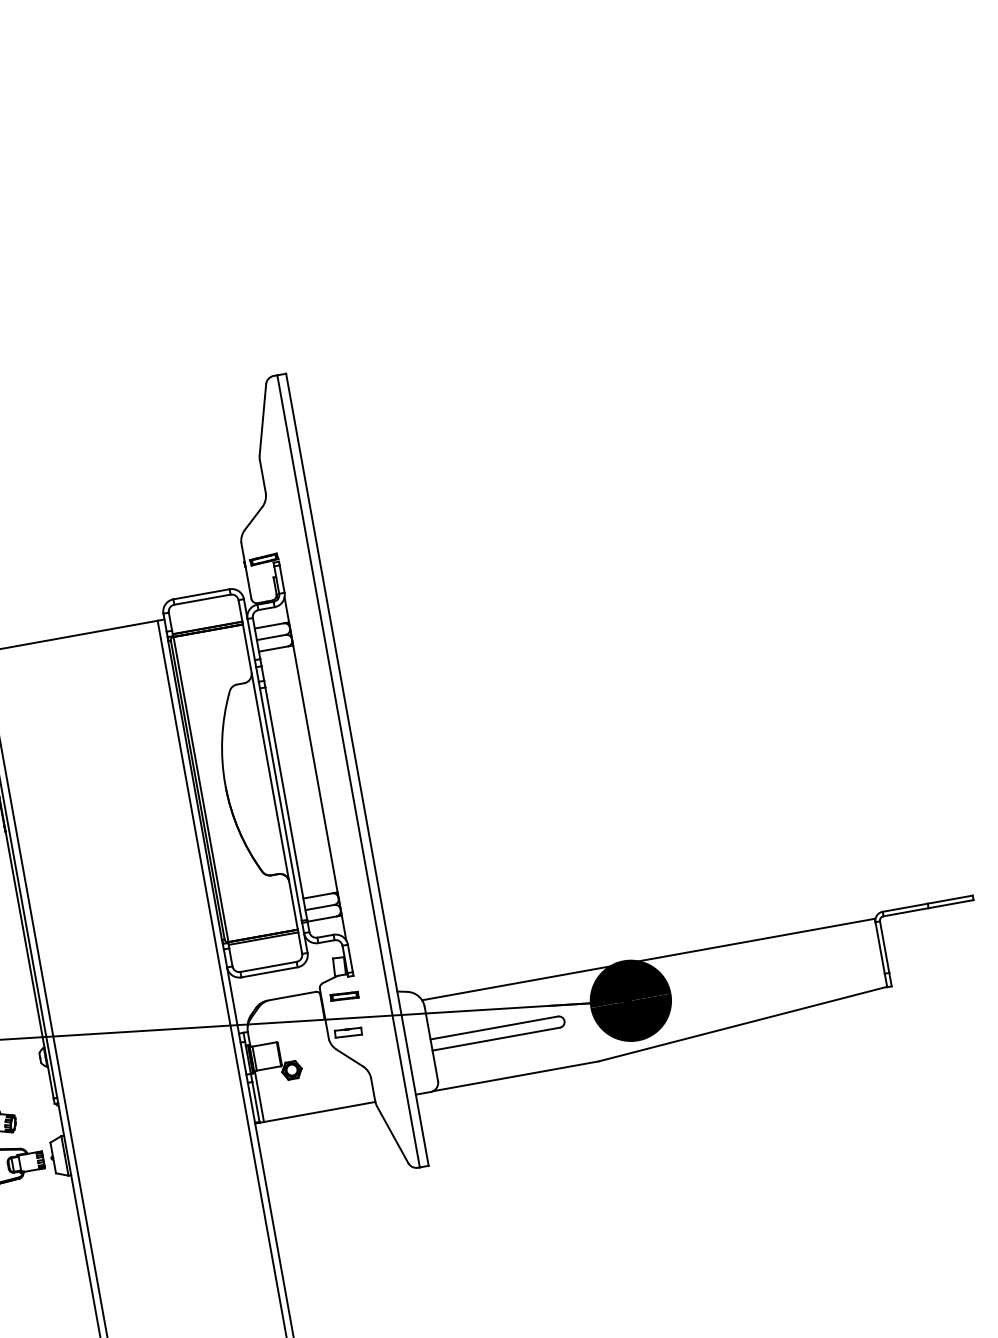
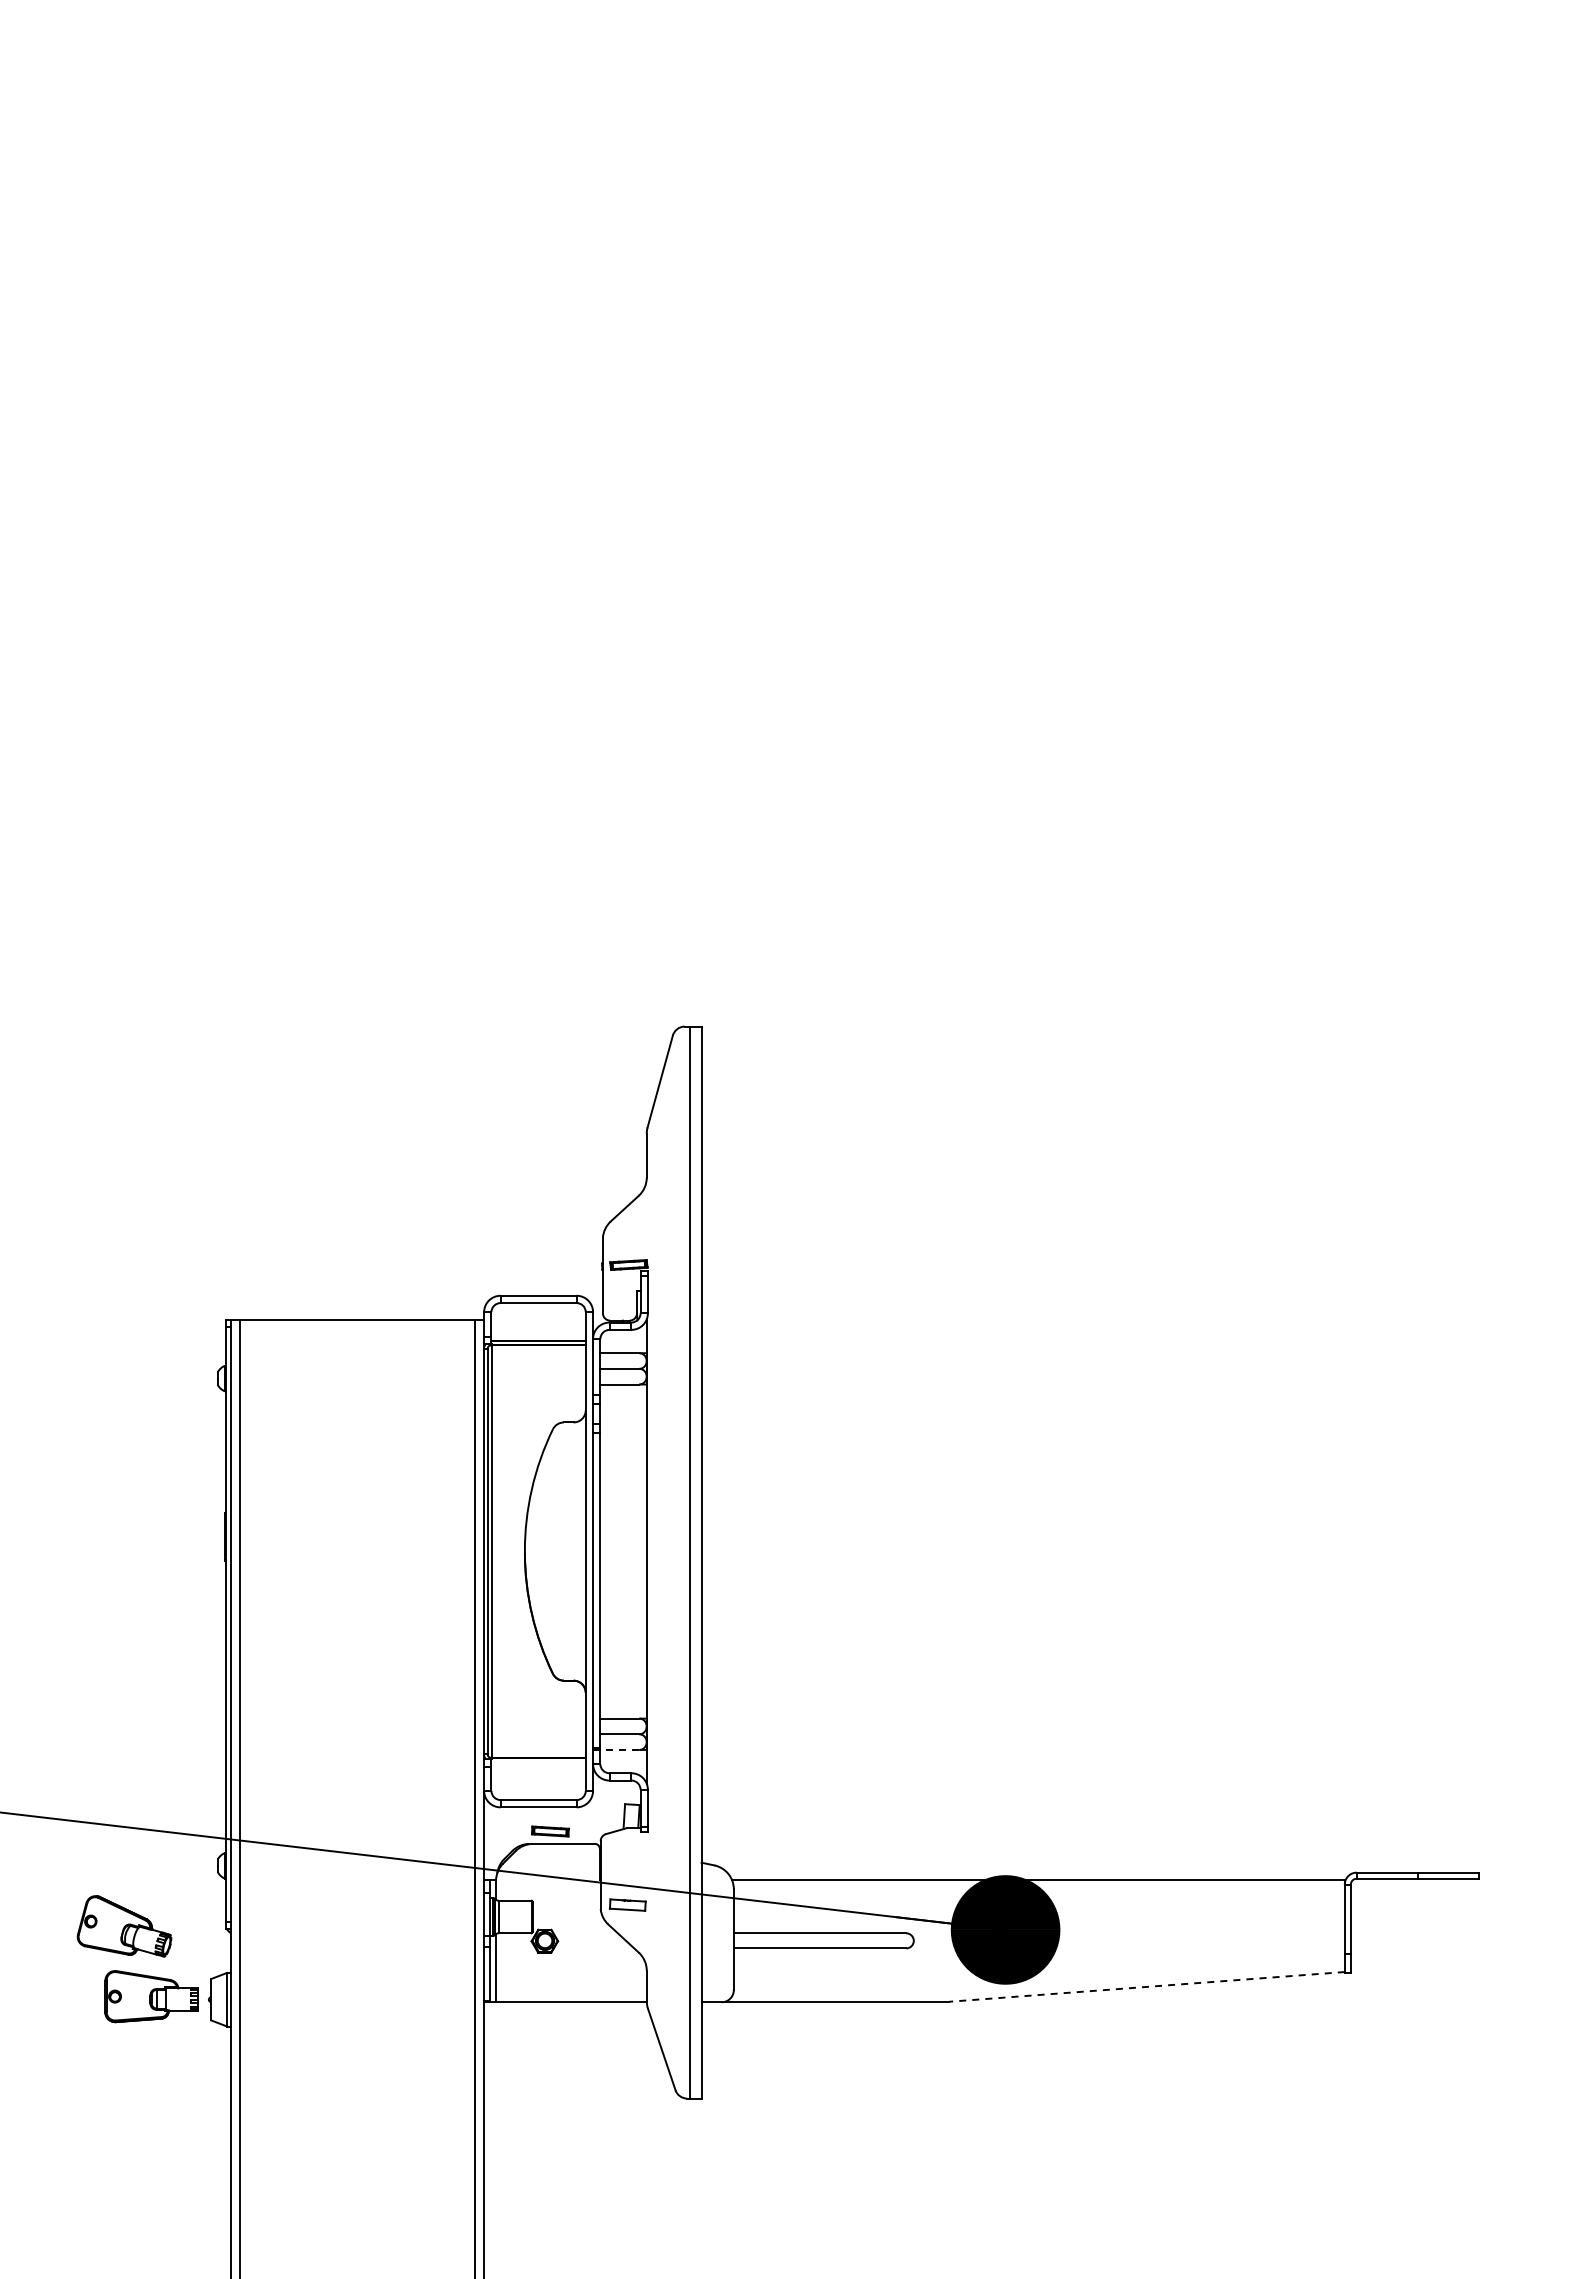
line: (321, 918) -> (619, 1749), solid -> dashed
line: (263, 938) -> (538, 1761), removed
part: (344, 996) -> (550, 1831), moved
line: (742, 1023) -> (1146, 1986), solid -> dashed

